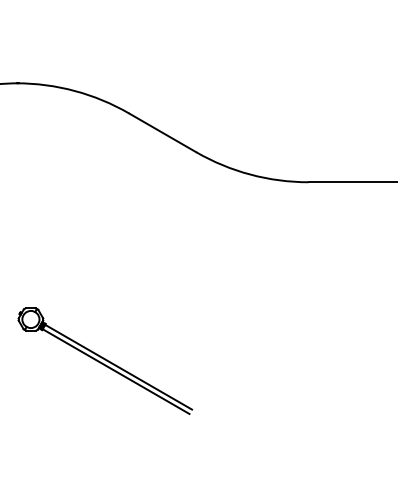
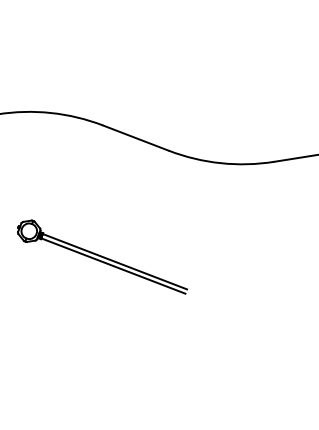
part: (105, 360) -> (102, 257), moved

